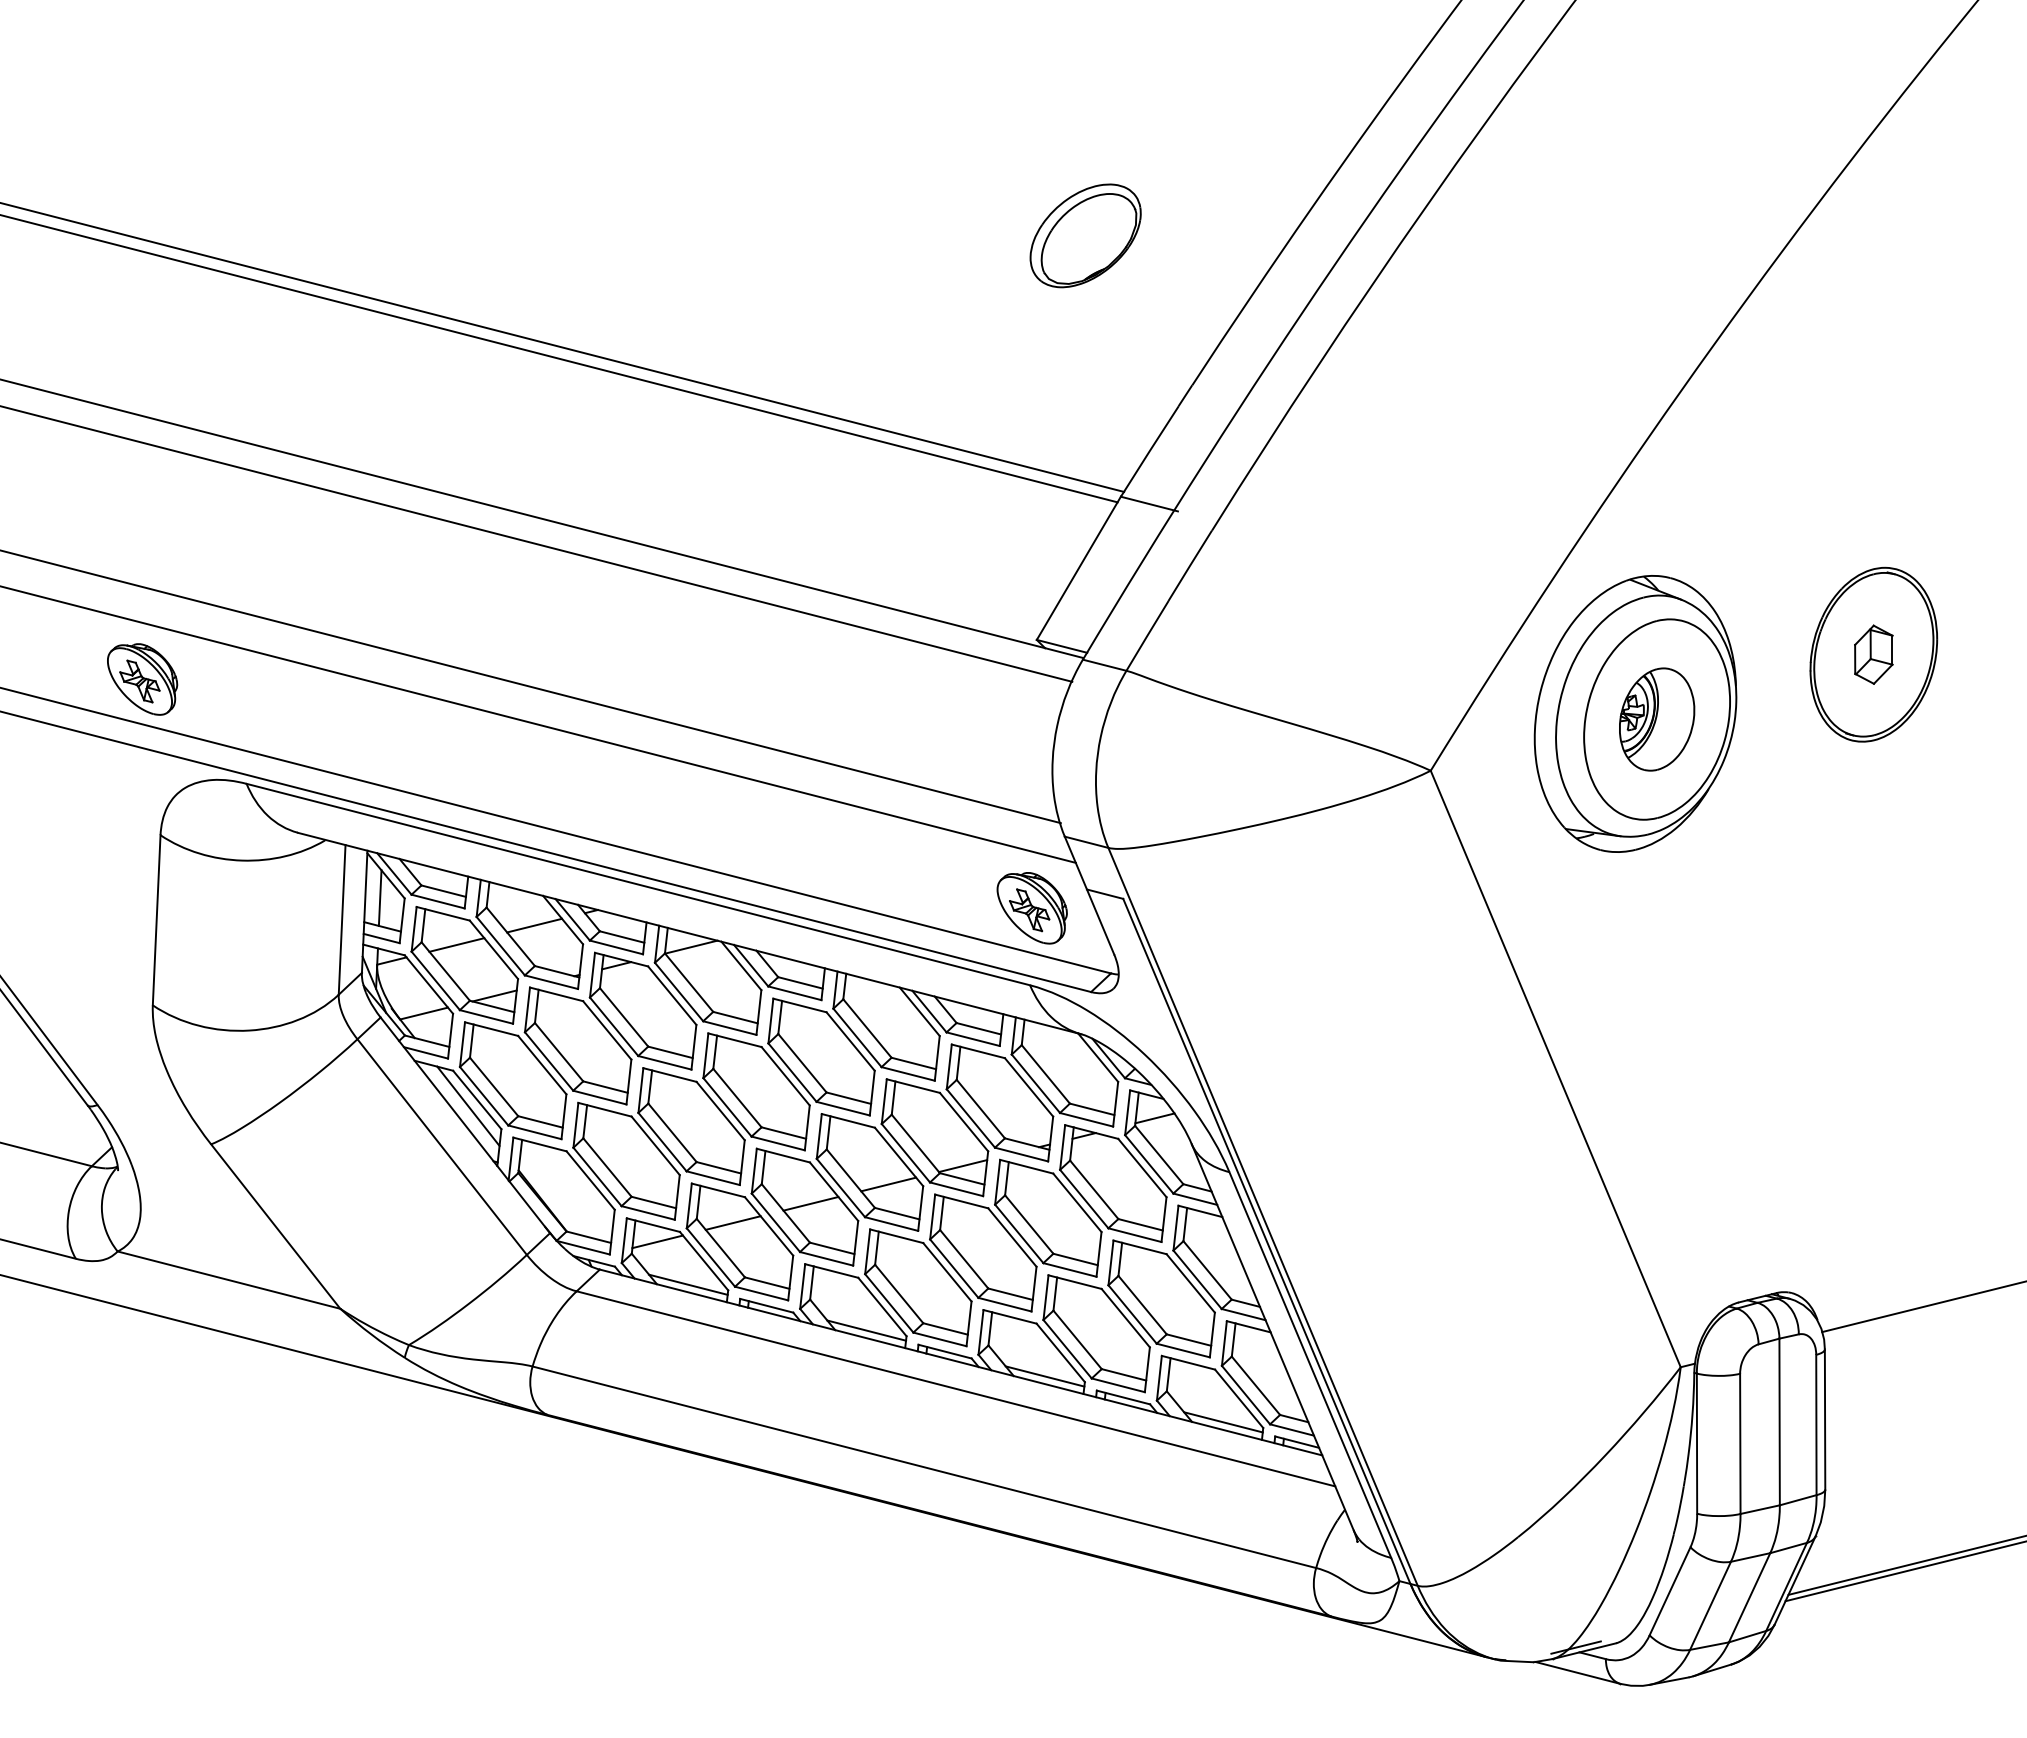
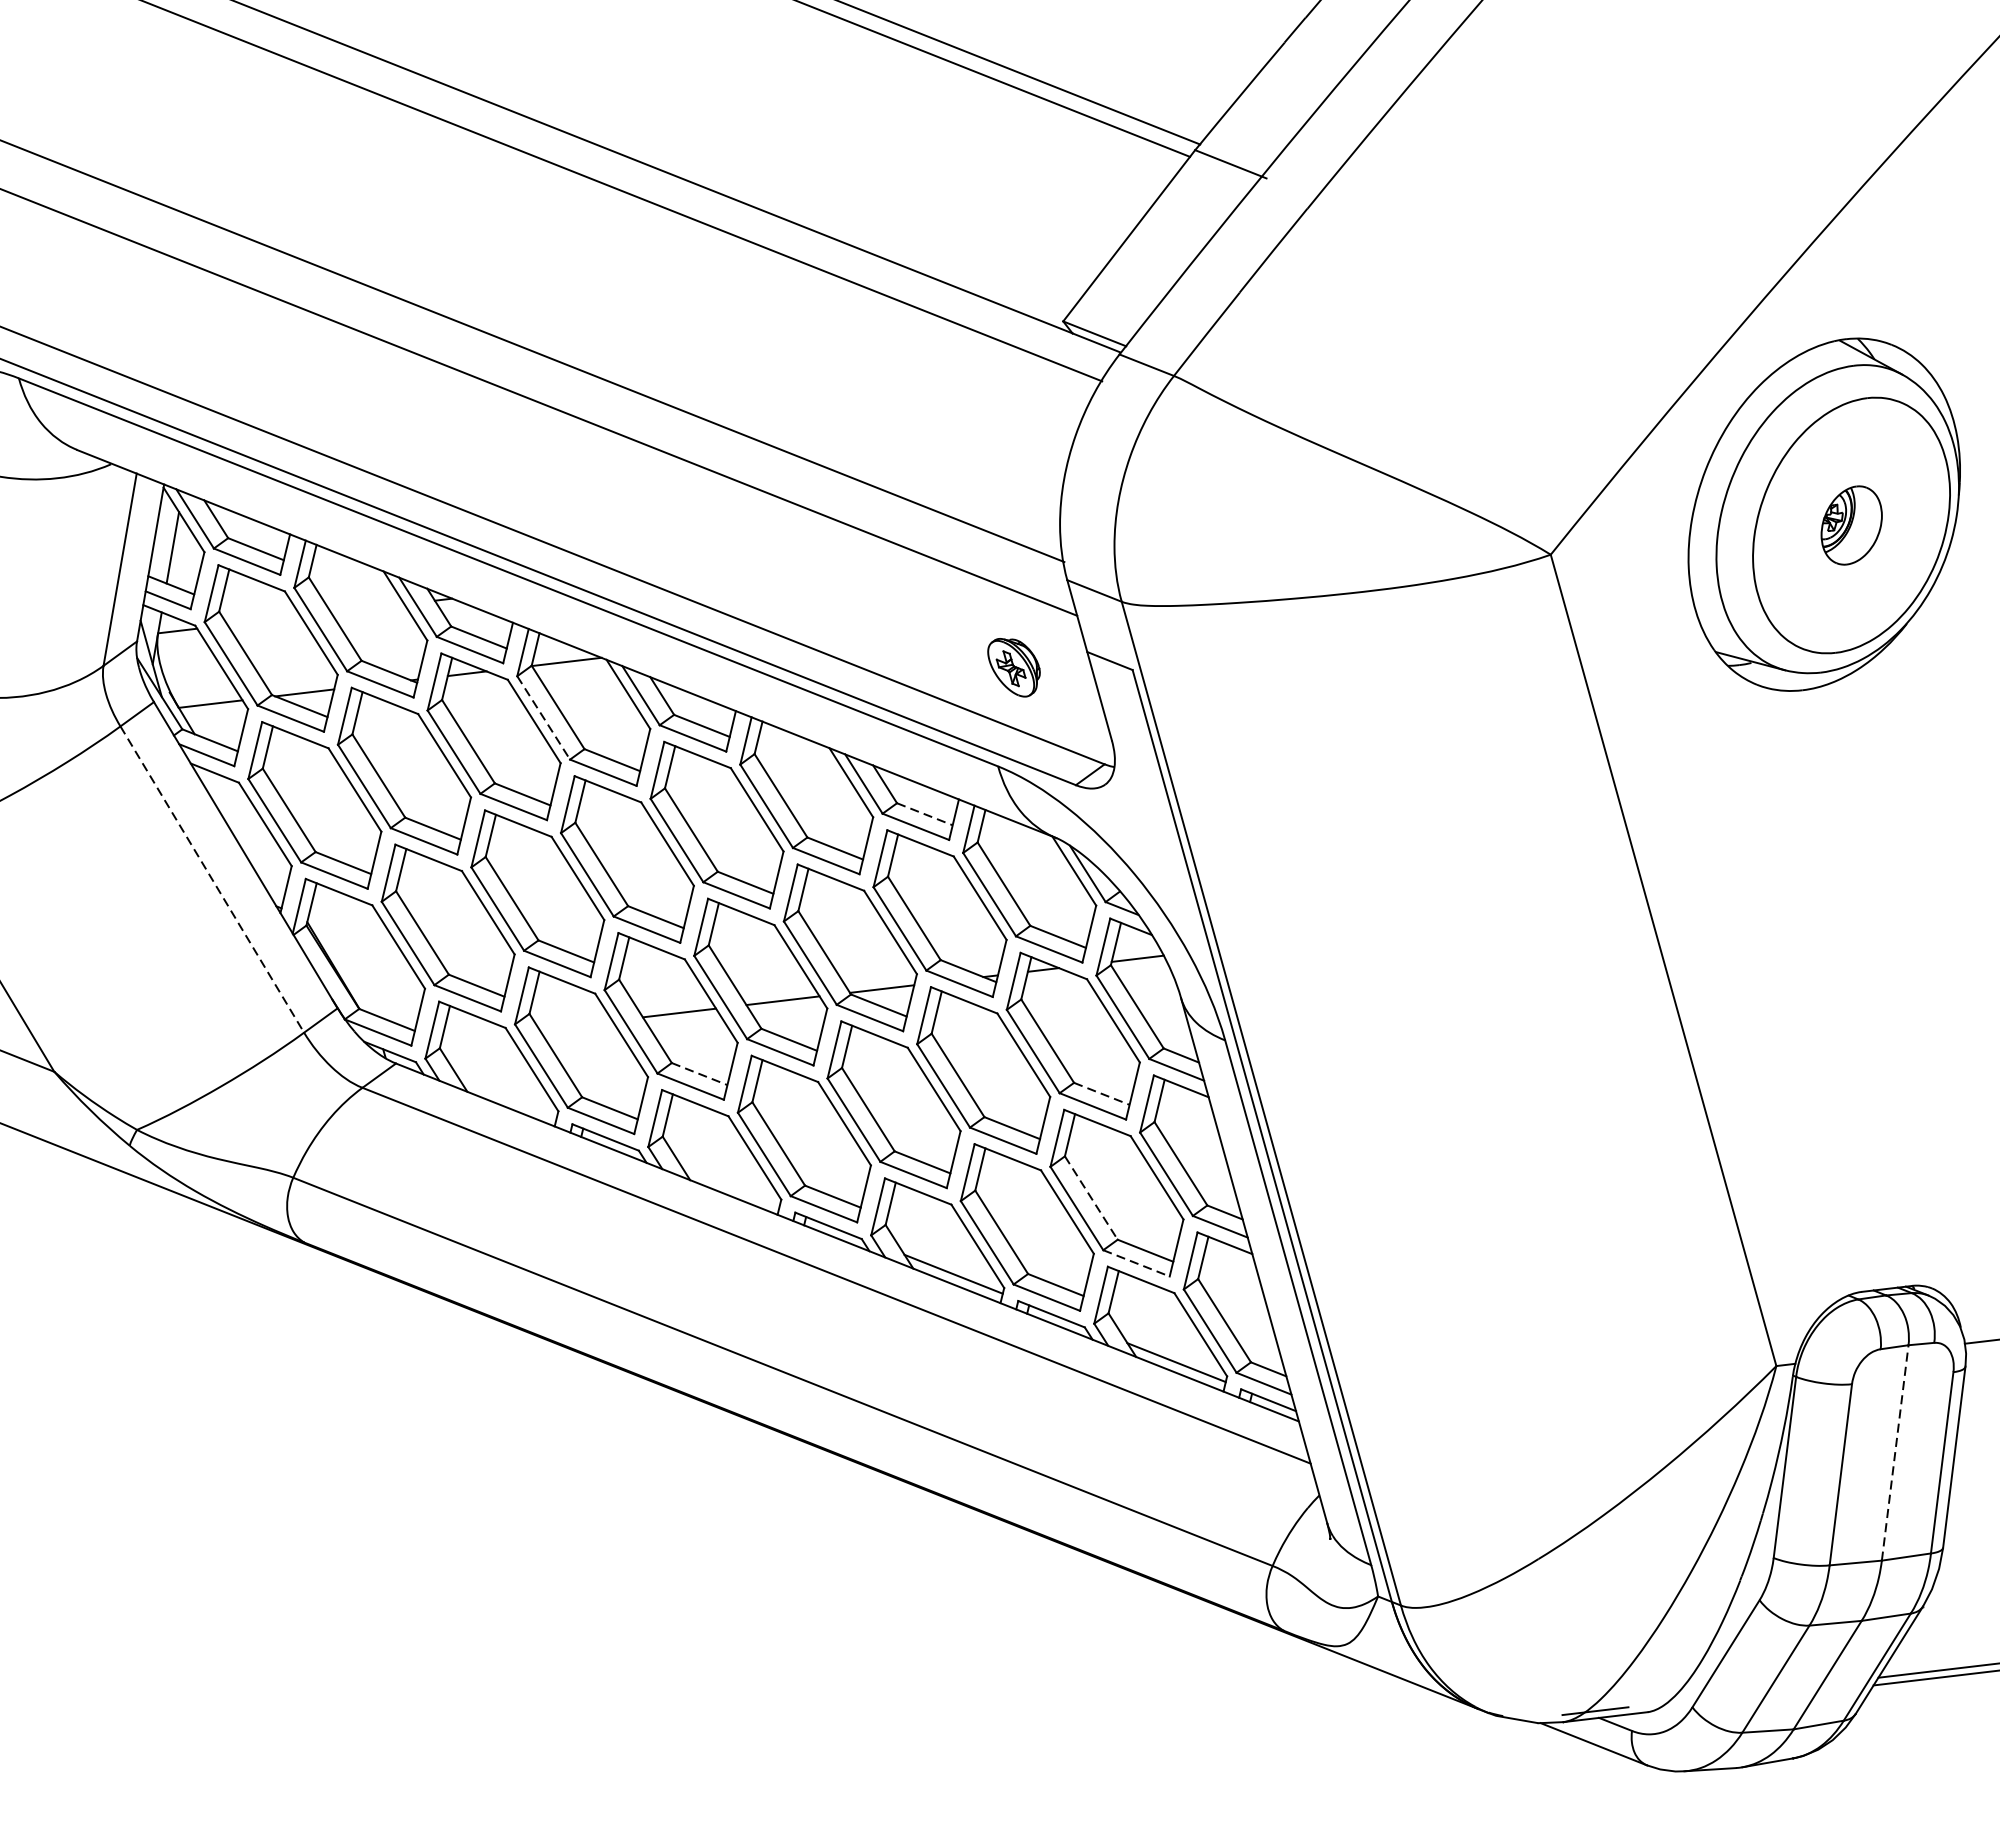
part: (1657, 719) -> (1852, 525), size x0.6
part: (1031, 908) -> (1012, 667), size x0.6
line: (534, 925) -> (367, 608), removed
line: (456, 944) -> (263, 620), removed
line: (679, 992) -> (544, 718), solid -> dashed
line: (978, 1028) -> (924, 813), solid -> dashed
line: (468, 1105) -> (253, 830), removed
line: (442, 1147) -> (212, 880), solid -> dashed
line: (732, 1222) -> (575, 1024), removed
line: (1140, 1224) -> (1101, 1093), solid -> dashed
line: (657, 1241) -> (475, 1036), removed
line: (832, 1248) -> (699, 1074), solid -> dashed
line: (687, 1284) -> (506, 1097), removed
line: (1142, 1305) -> (1091, 1198), solid -> dashed
line: (866, 1330) -> (730, 1185), removed
line: (1183, 1350) -> (1136, 1263), solid -> dashed
line: (1779, 1421) -> (1895, 1452), solid -> dashed

